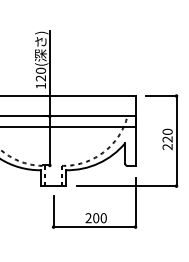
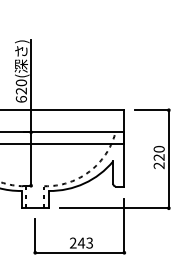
text: (40, 85) -> (20, 98), 120( -> 620(
text: (99, 218) -> (85, 243), 200 -> 243

